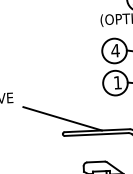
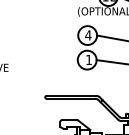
line: (62, 118) -> (45, 85), removed

